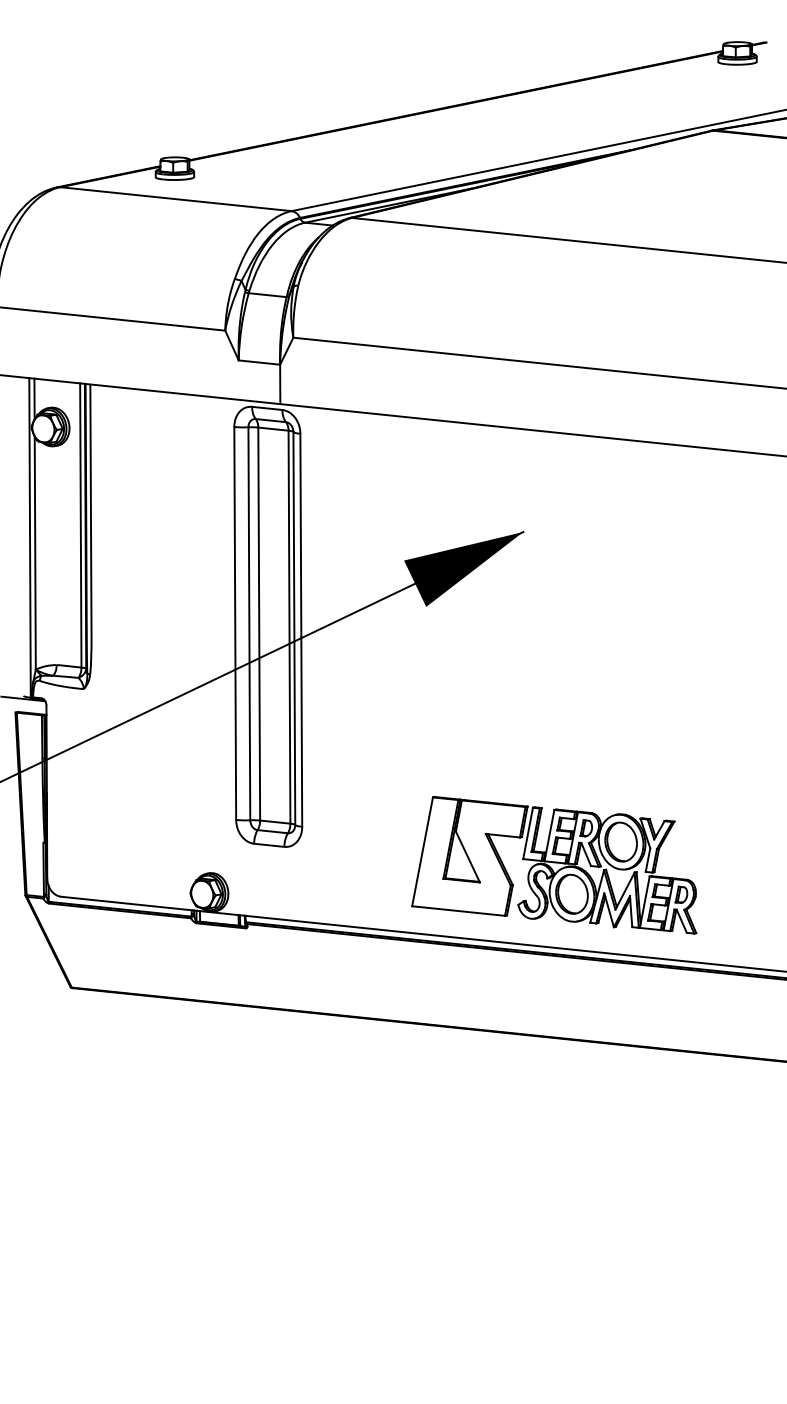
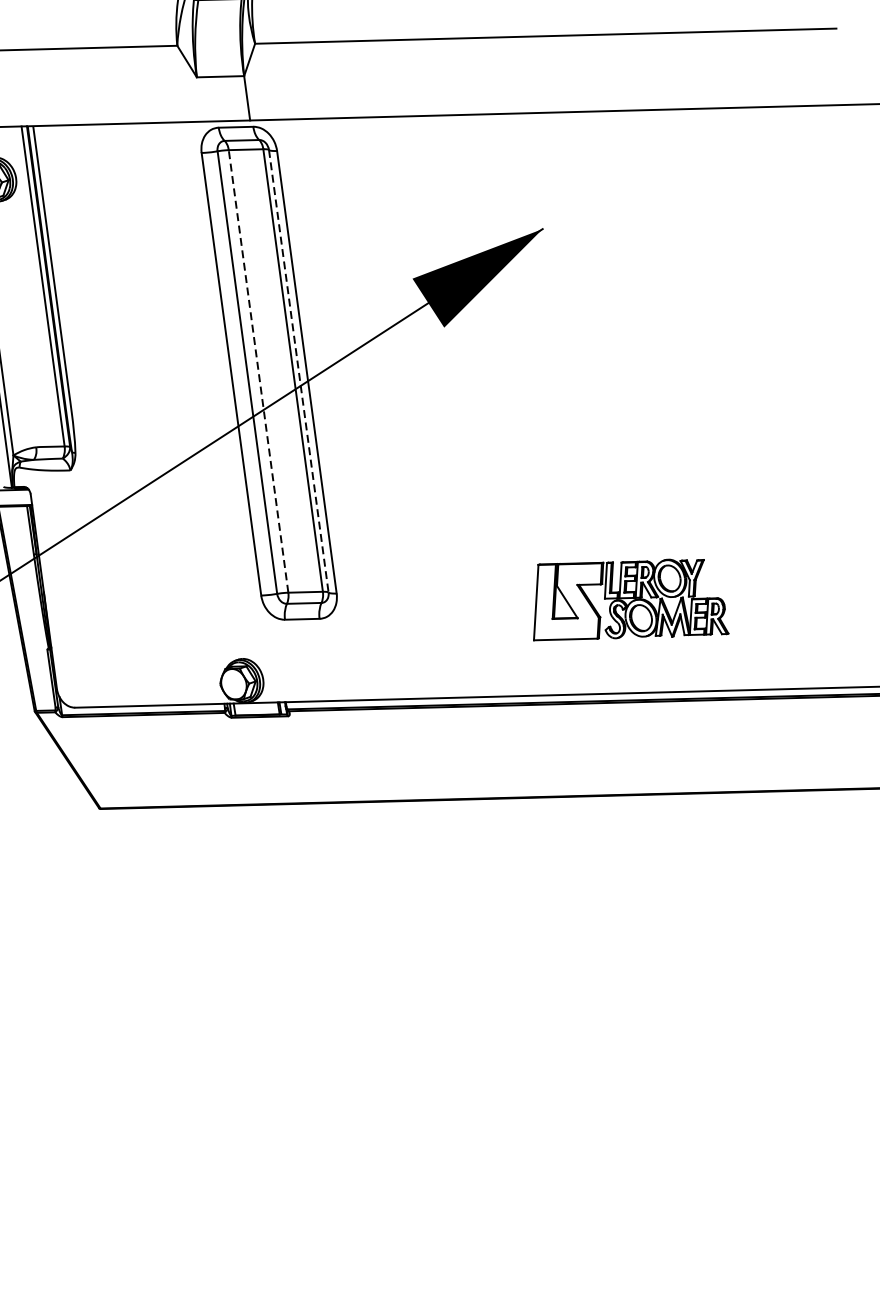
line: (259, 623) -> (258, 370), solid -> dashed
line: (294, 628) -> (298, 371), solid -> dashed
part: (554, 865) -> (626, 600), size x0.6

